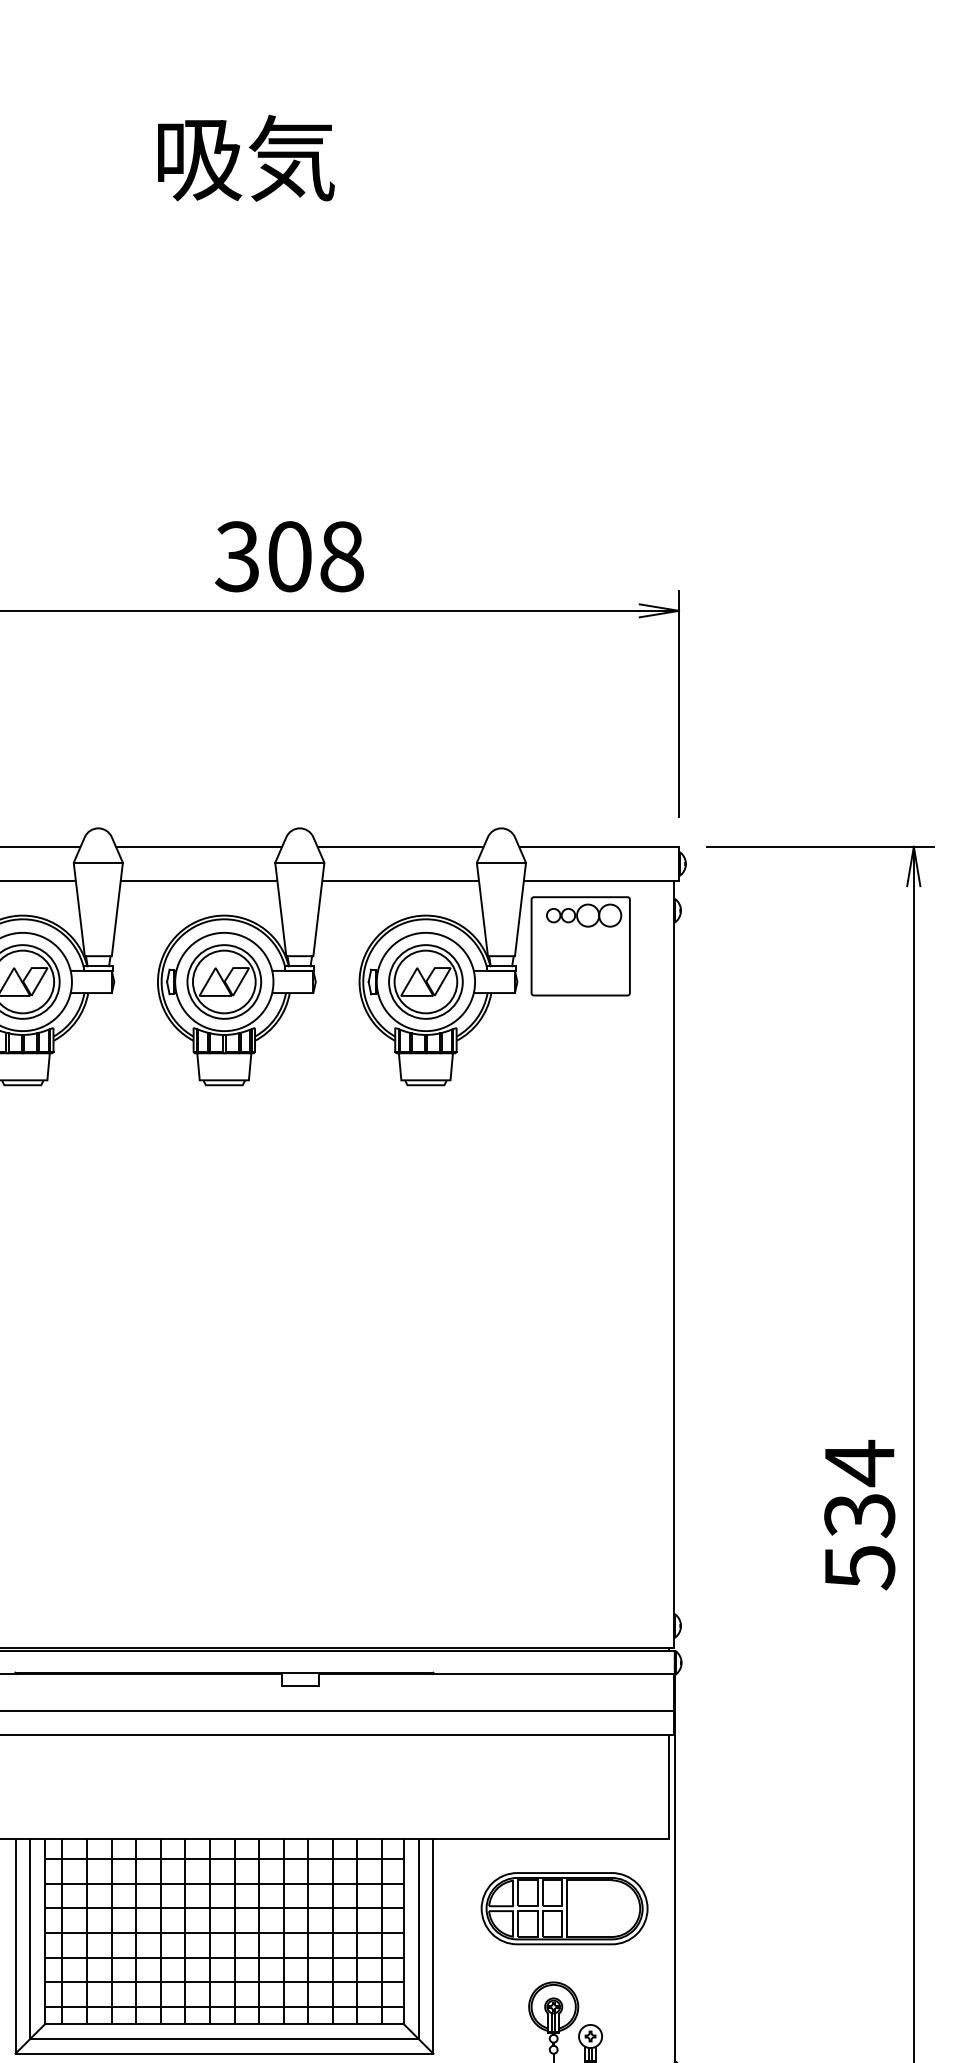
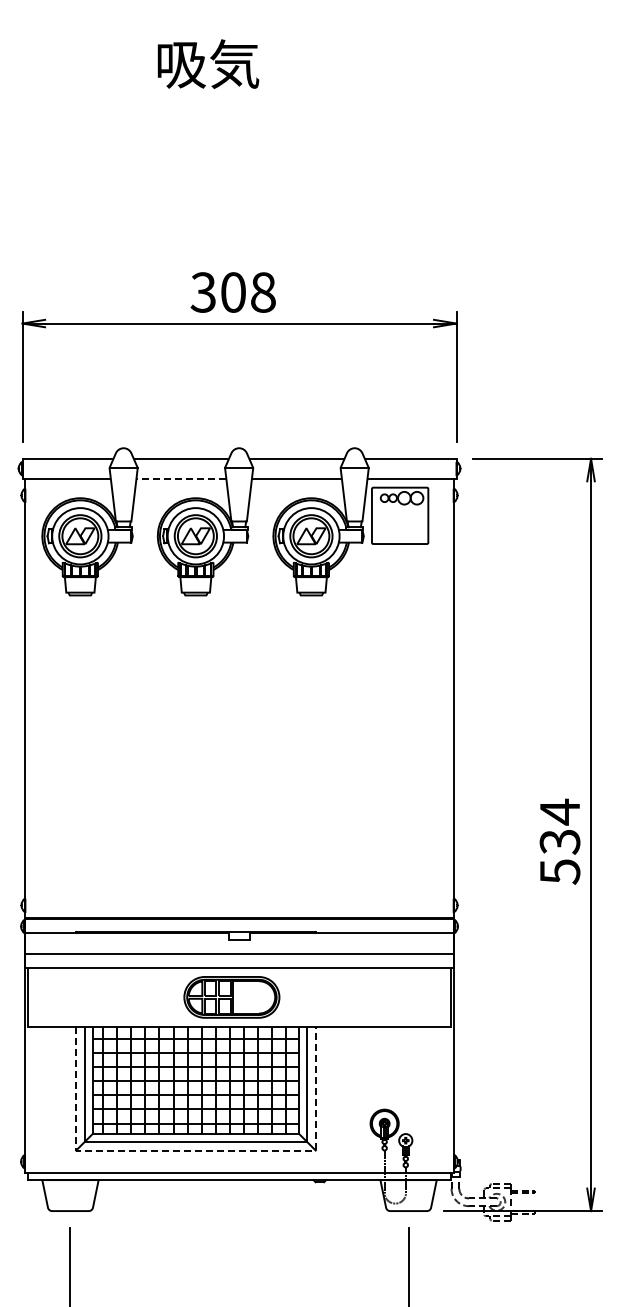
line: (199, 881) -> (181, 478), solid -> dashed
part: (563, 1908) -> (231, 997), moved
line: (223, 2053) -> (195, 1150), solid -> dashed

